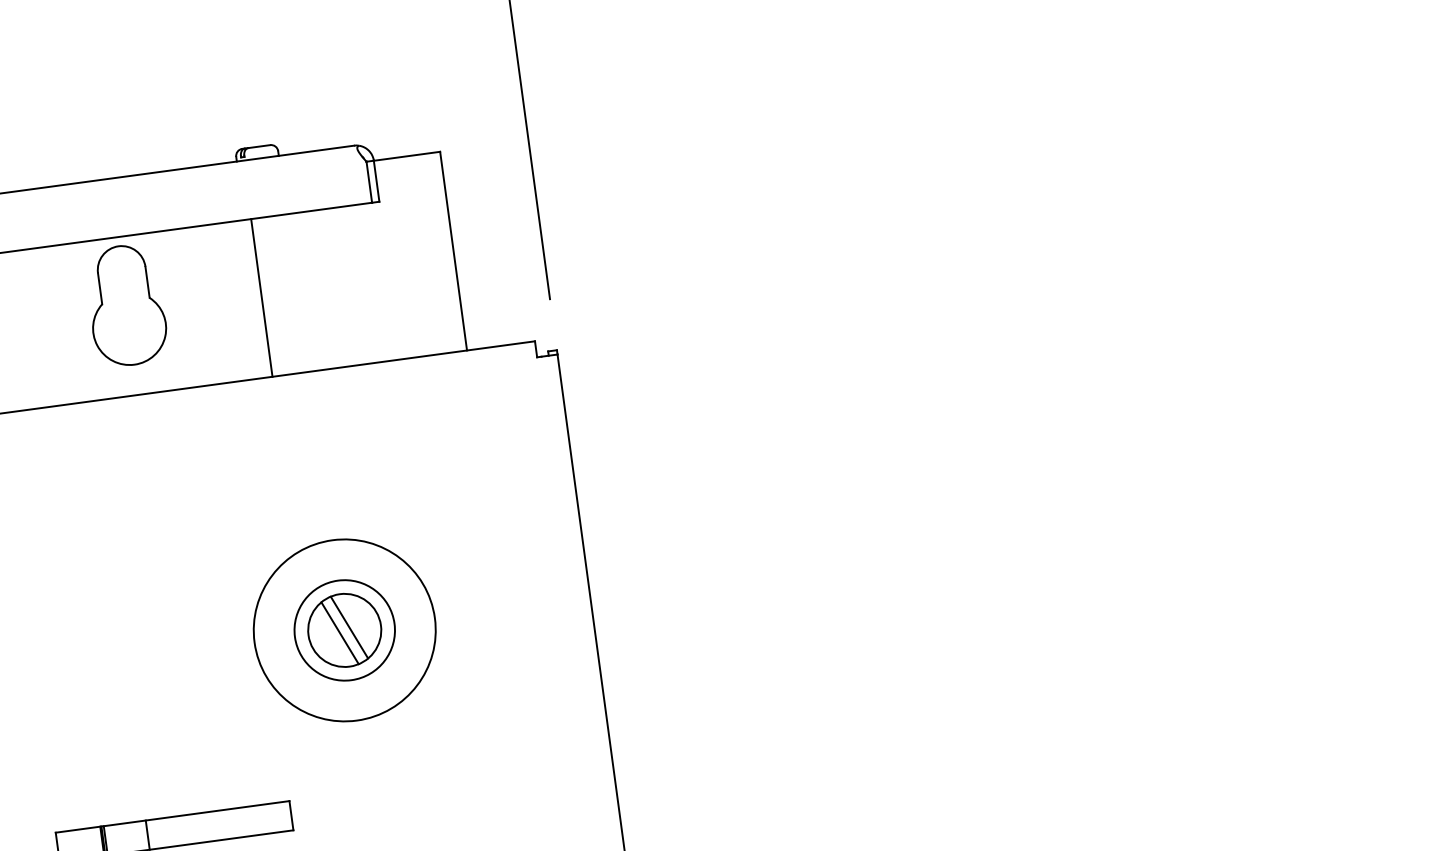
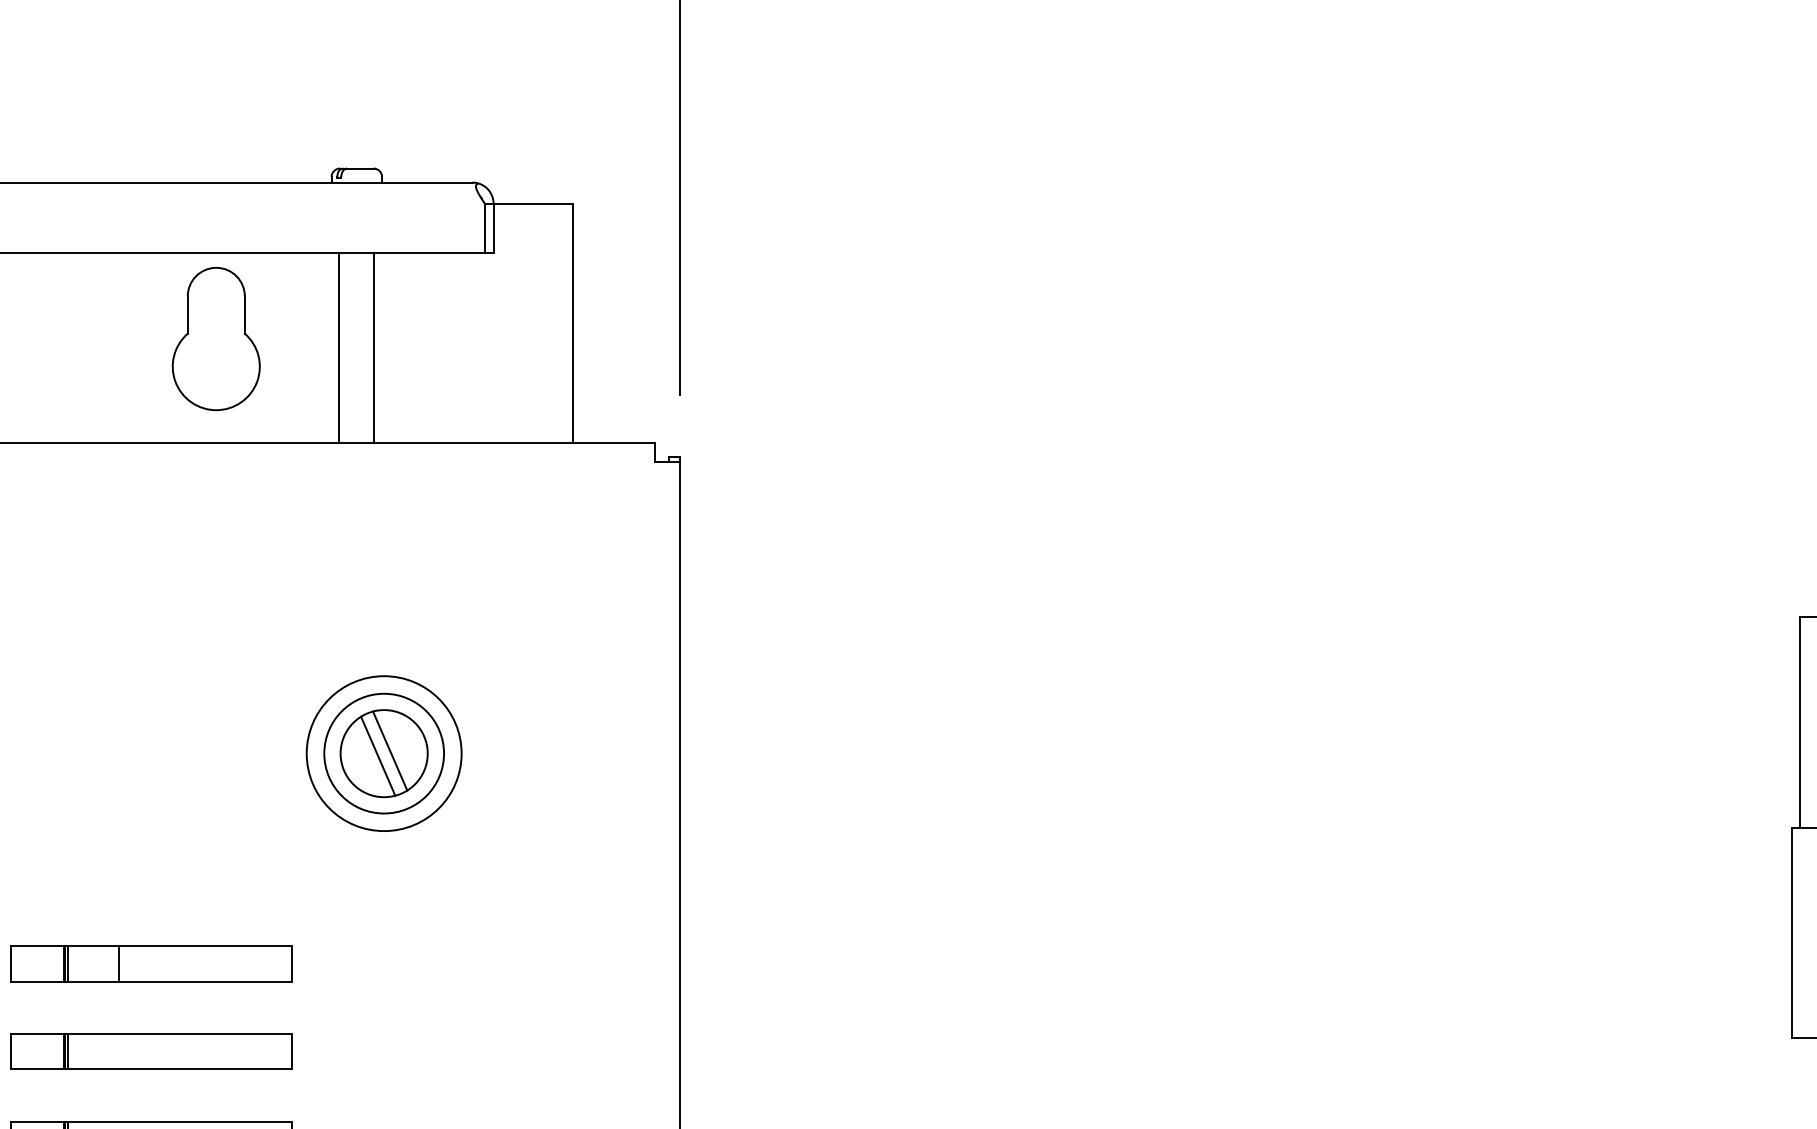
line: (291, 293) -> (374, 347), added
part: (125, 305) -> (215, 339), moved
circle: (344, 630) -> (383, 753), size x0.71

